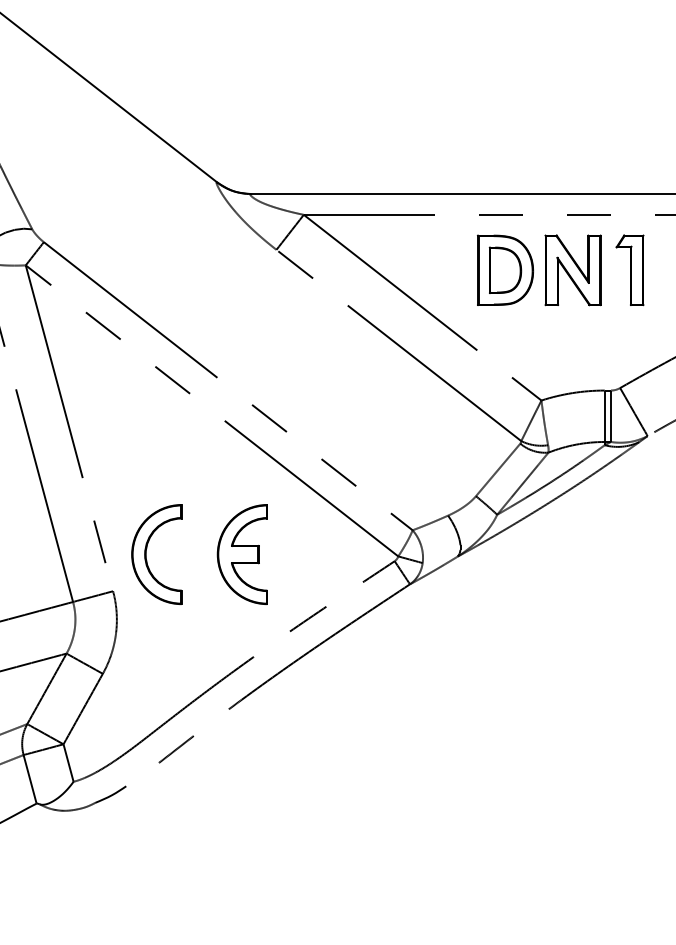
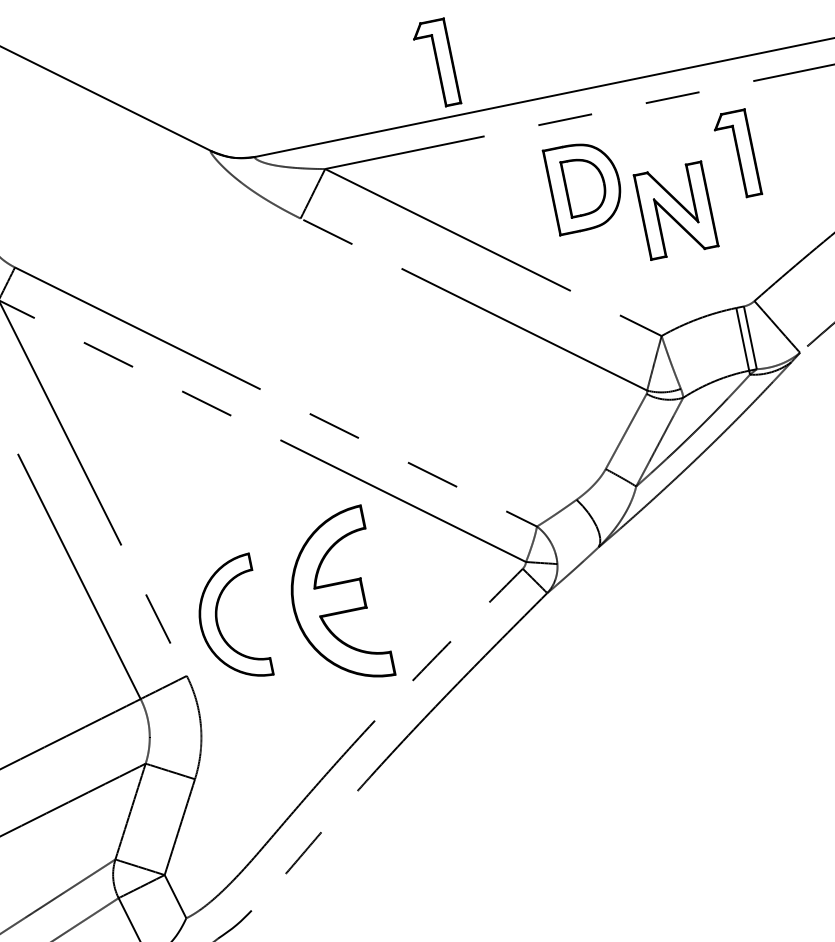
part: (407, 150) -> (435, 64), added
part: (572, 270) -> (675, 211), moved
part: (241, 554) -> (334, 598), size x1.4

